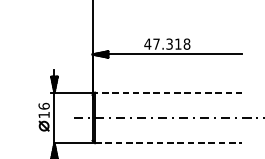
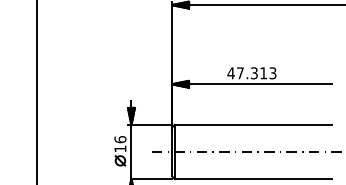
text: (186, 44) -> (272, 73), 47.318 -> 47.313
line: (168, 92) -> (253, 124), dashed -> solid
line: (168, 143) -> (253, 179), dashed -> solid

